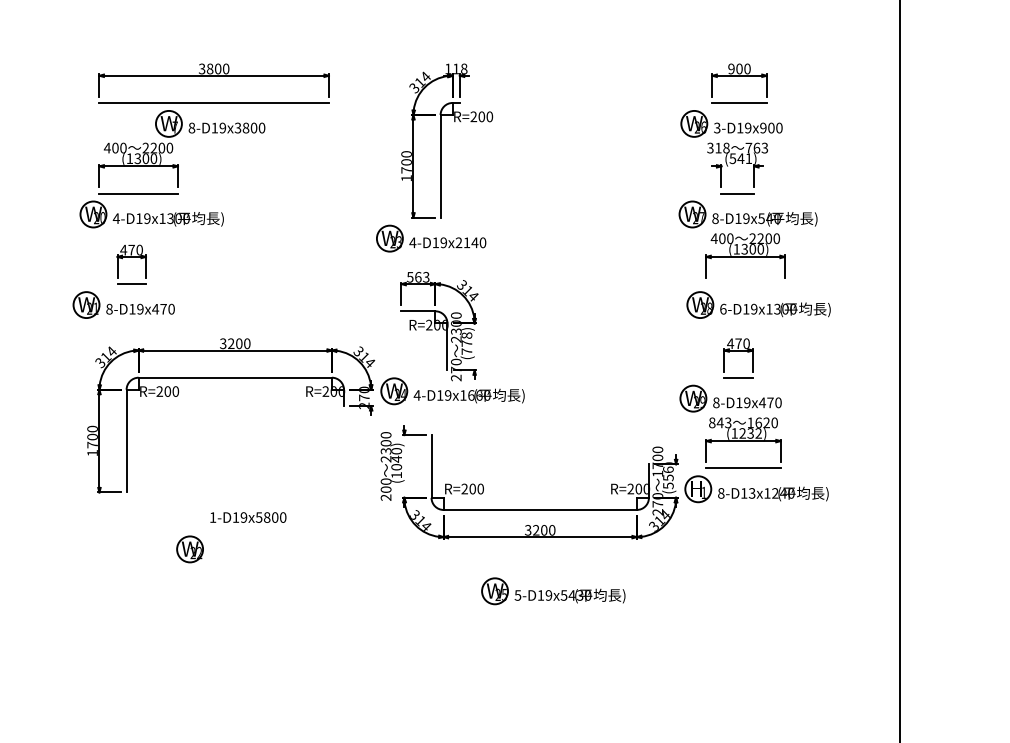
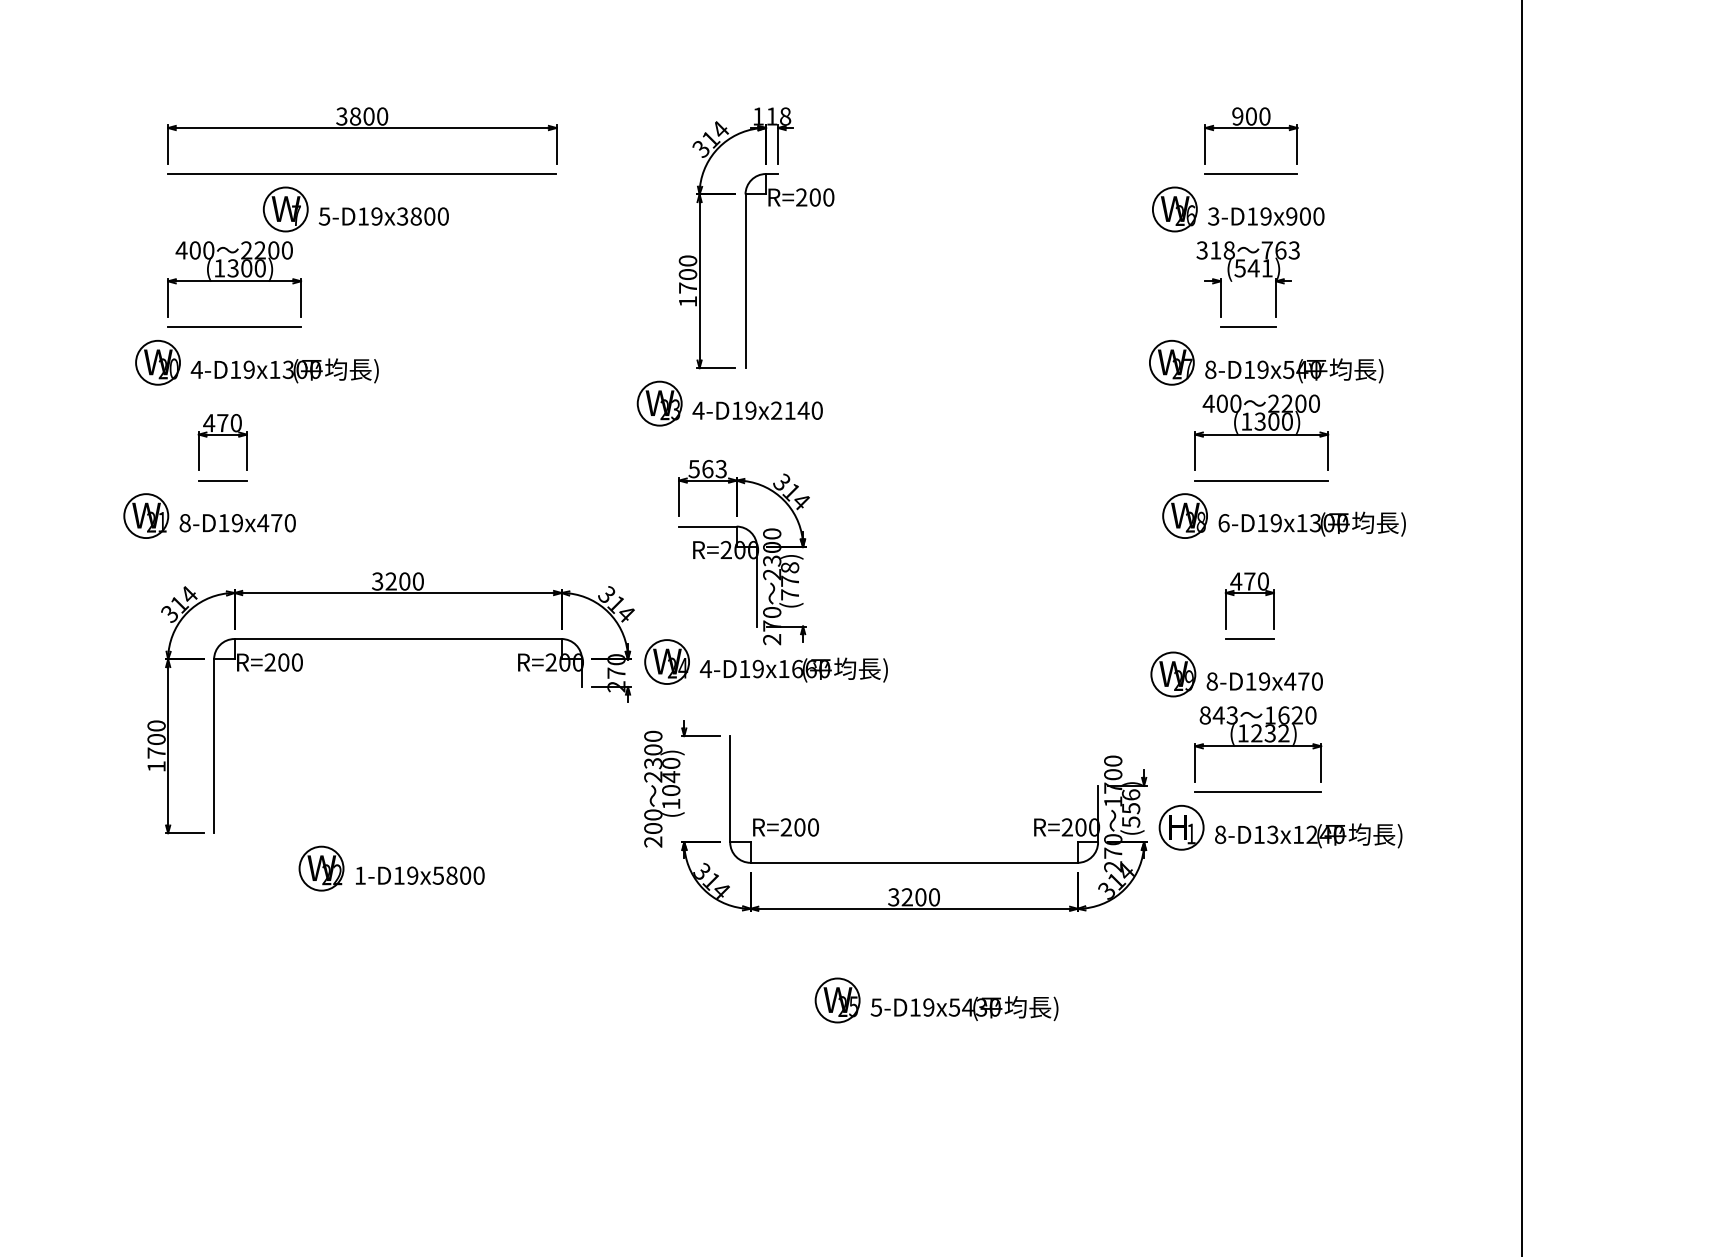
text: (191, 127) -> (323, 215), 8-D19x3800 -> 5-D19x3800
line: (745, 284) -> (1261, 481), added
part: (189, 549) -> (320, 868), moved

